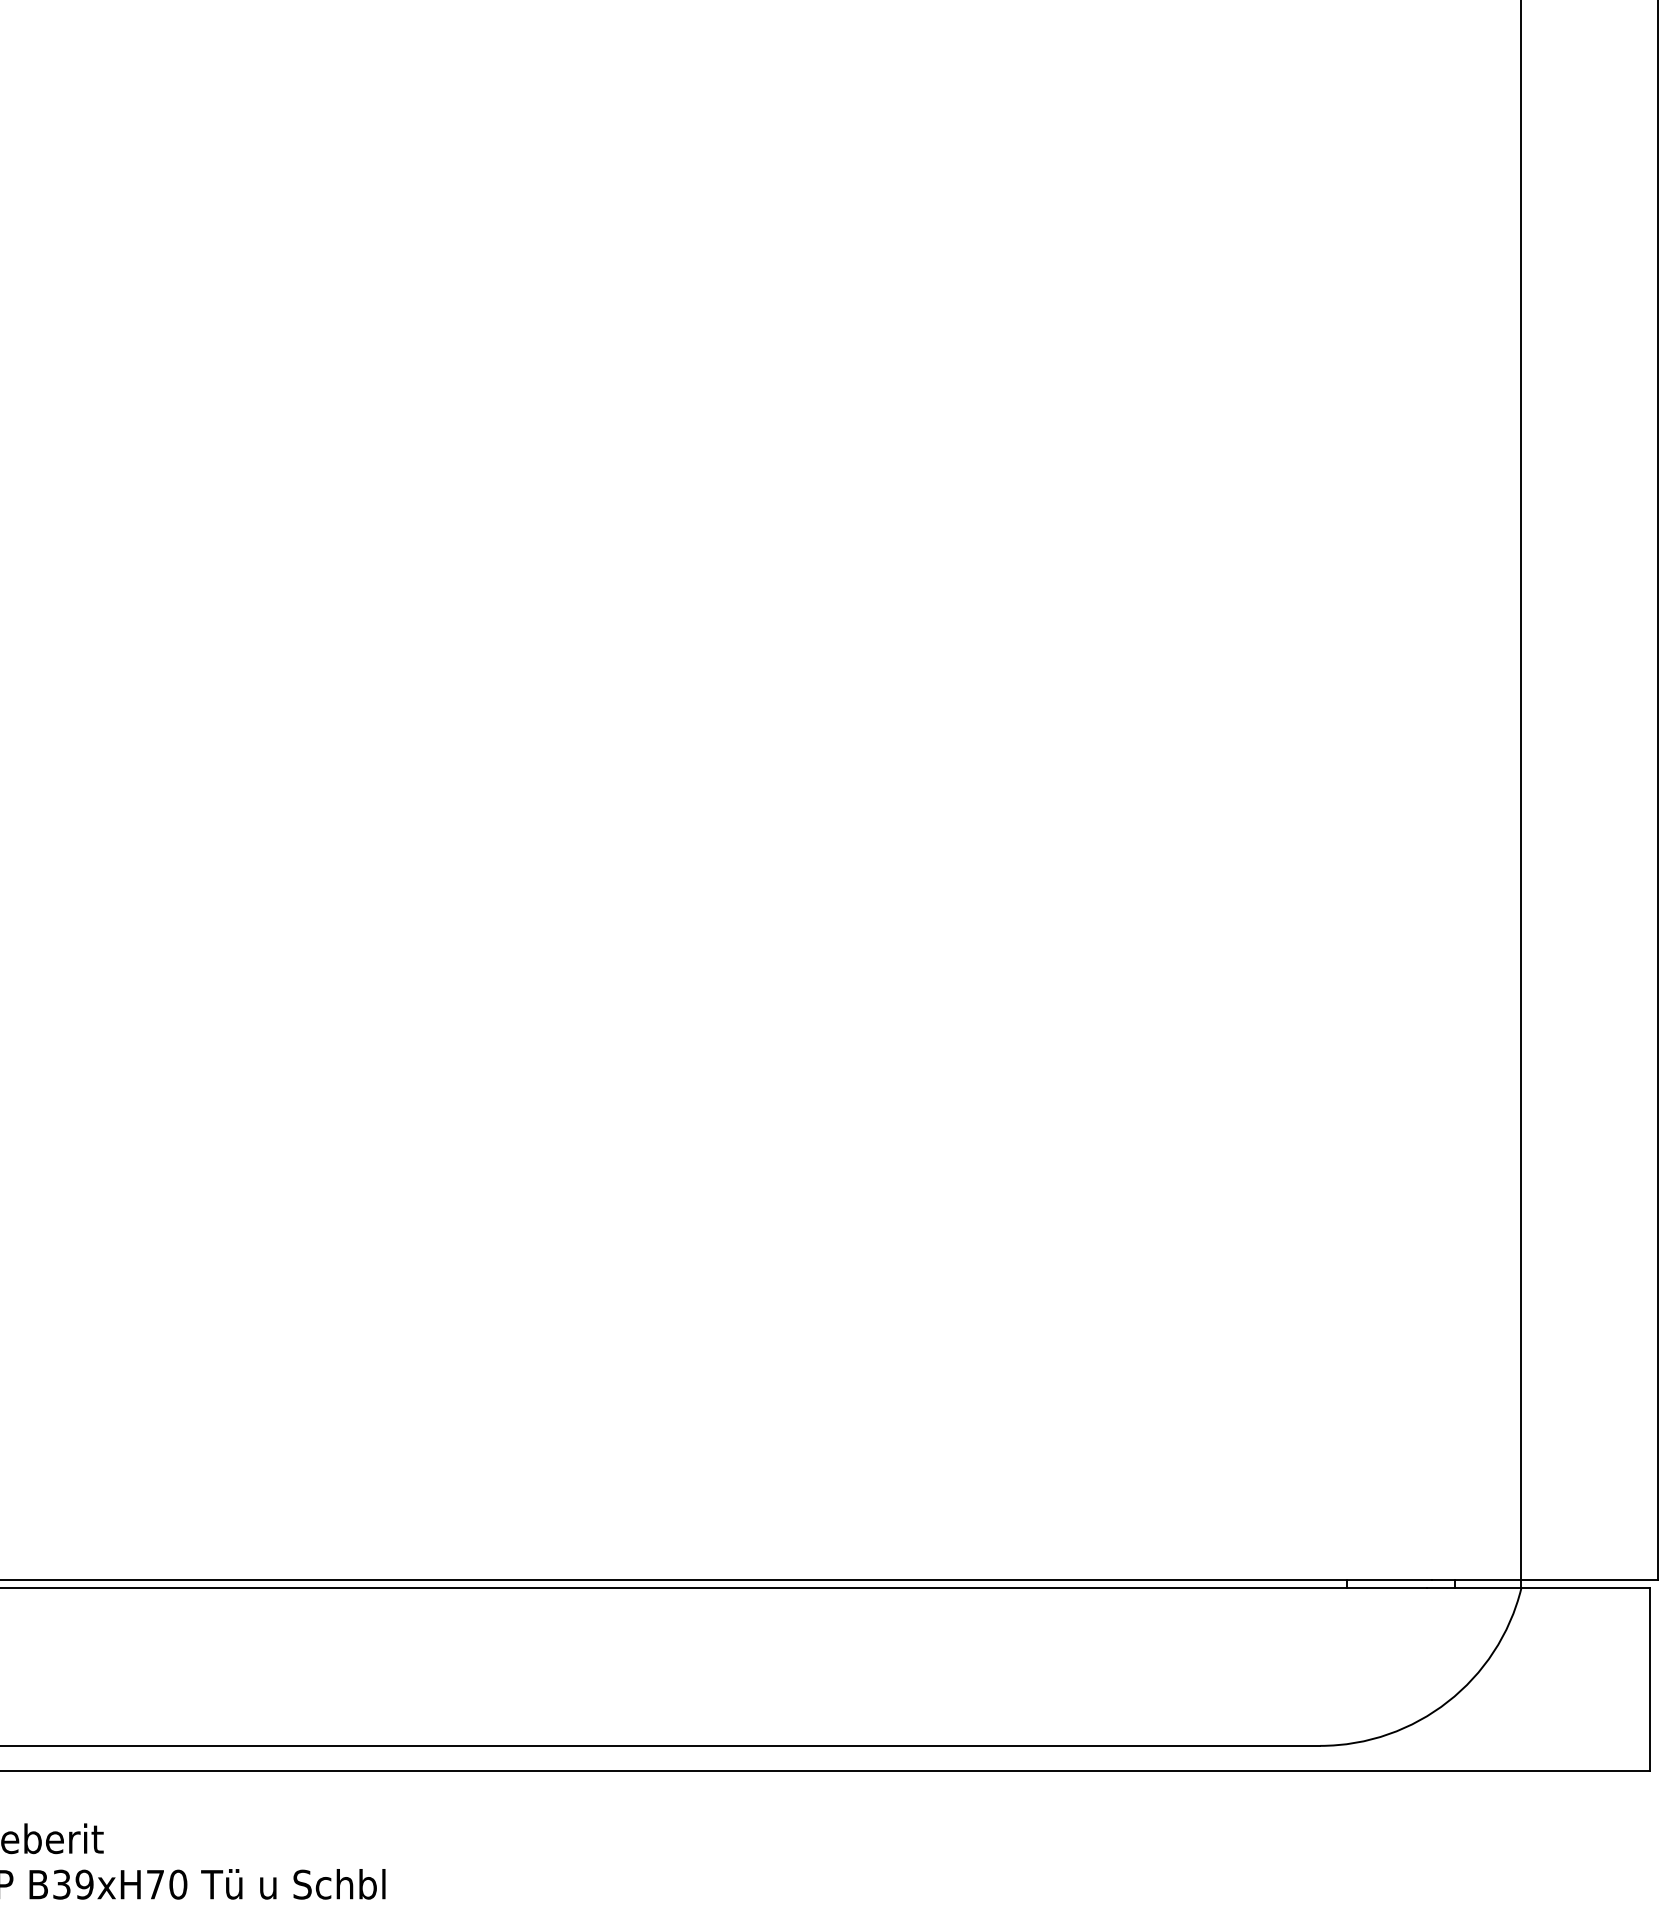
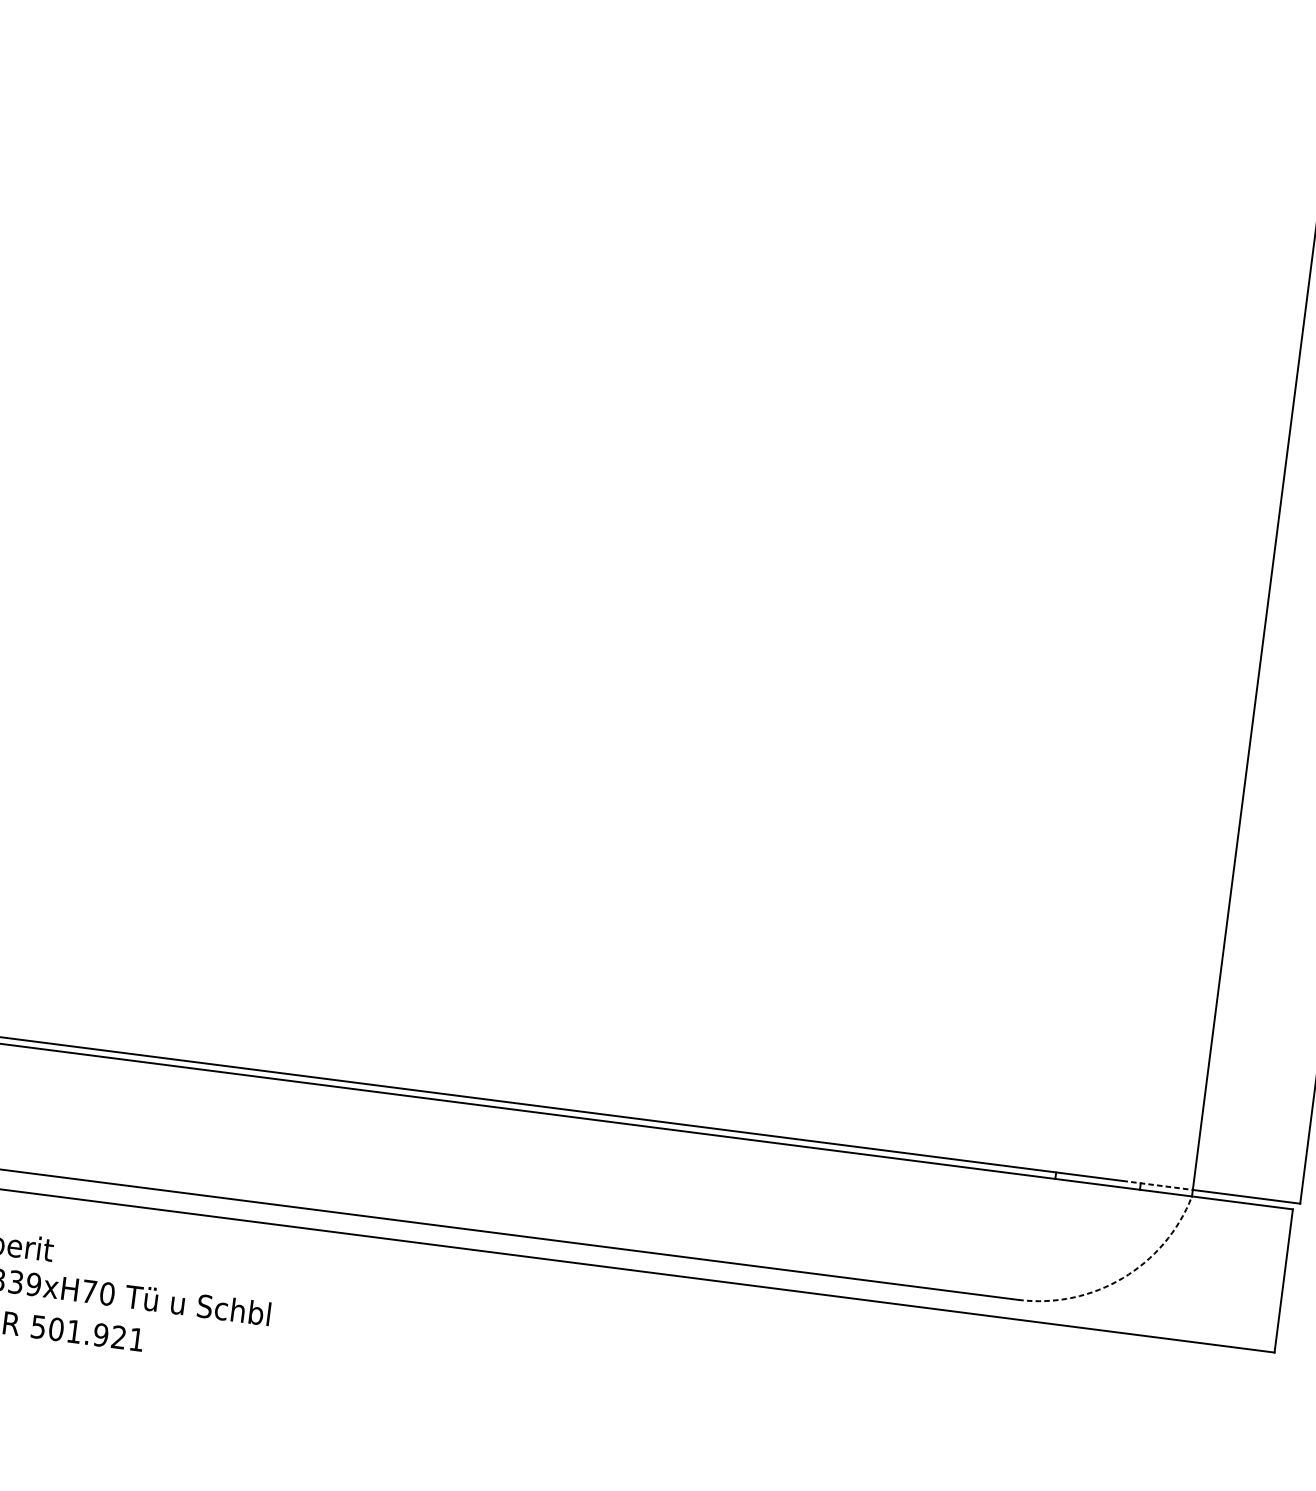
line: (1476, 1580) -> (1157, 1185), solid -> dashed
arc: (1447, 1701) -> (1122, 1277), solid -> dashed

